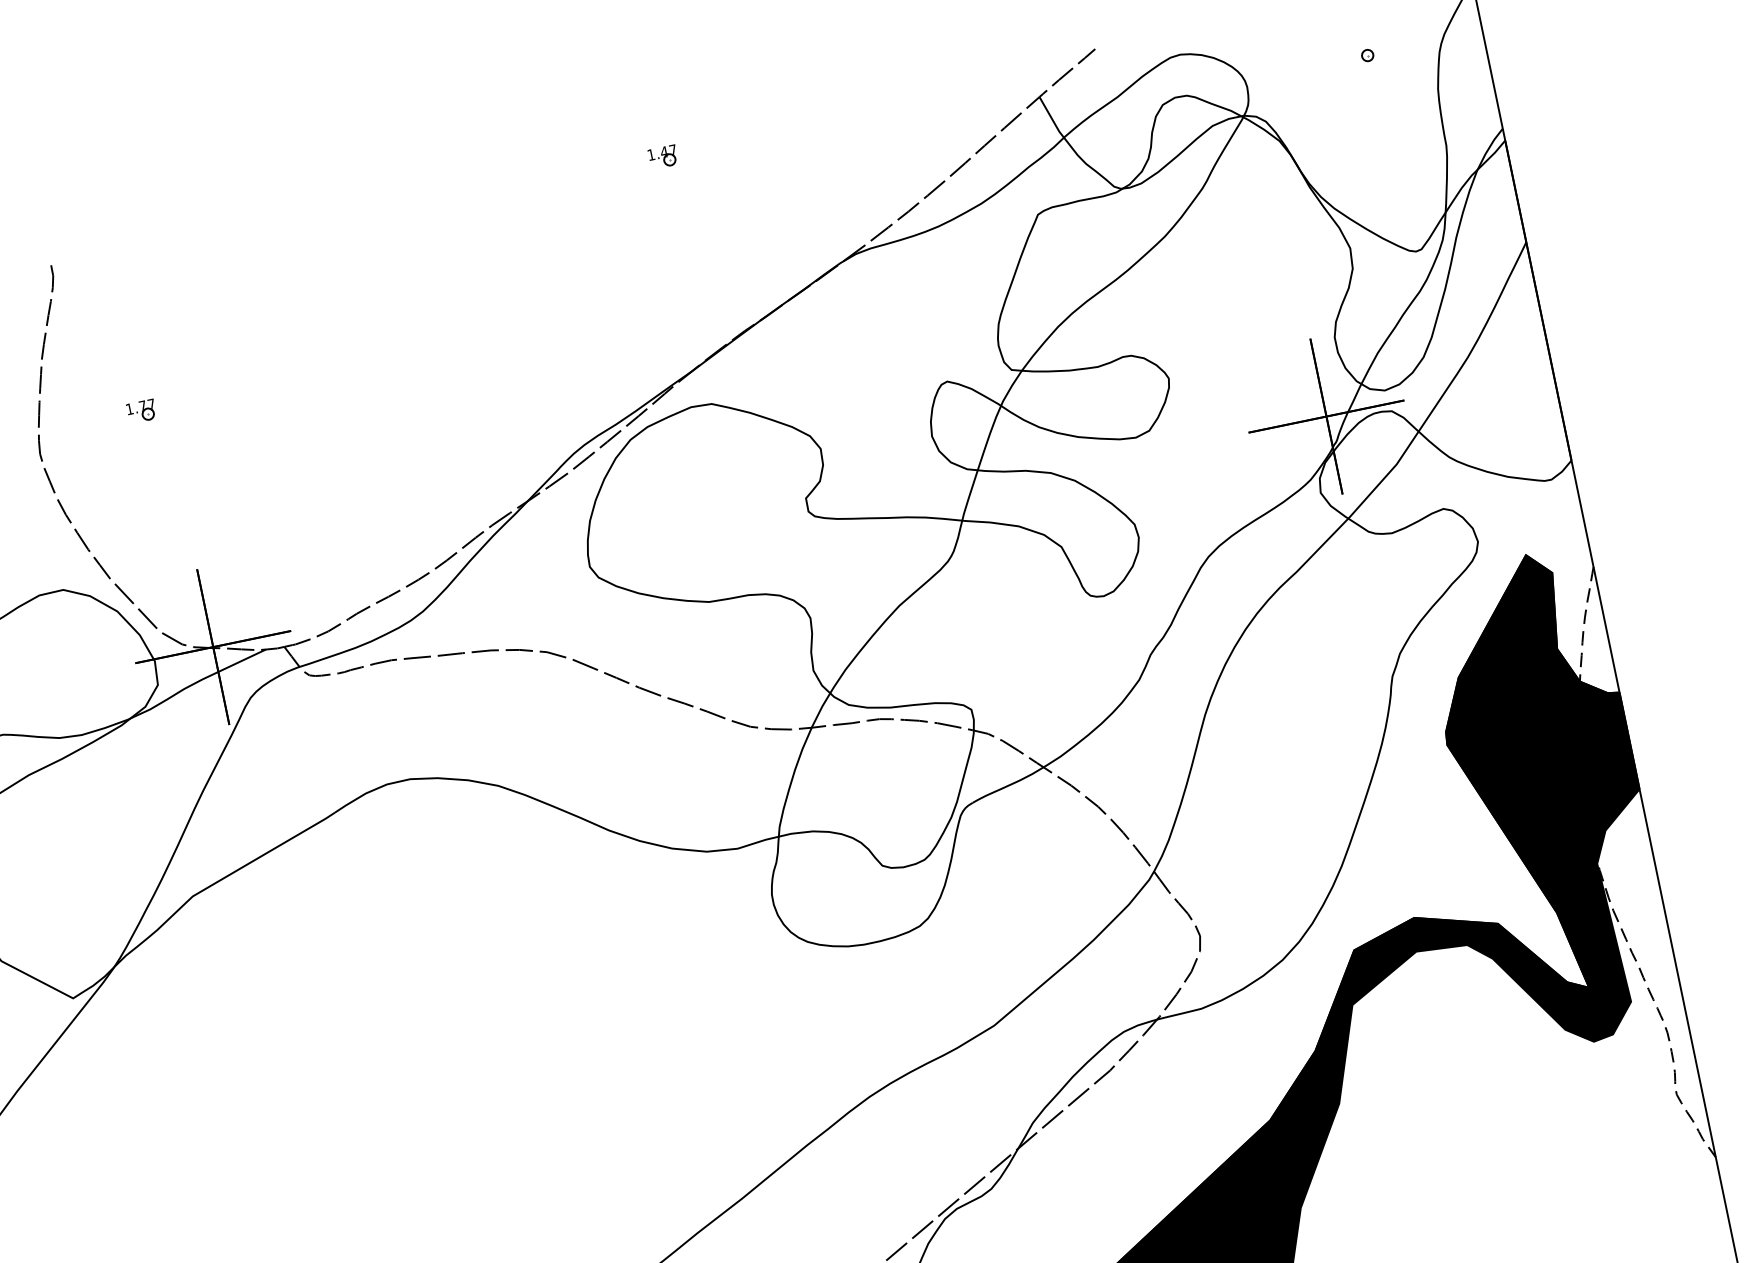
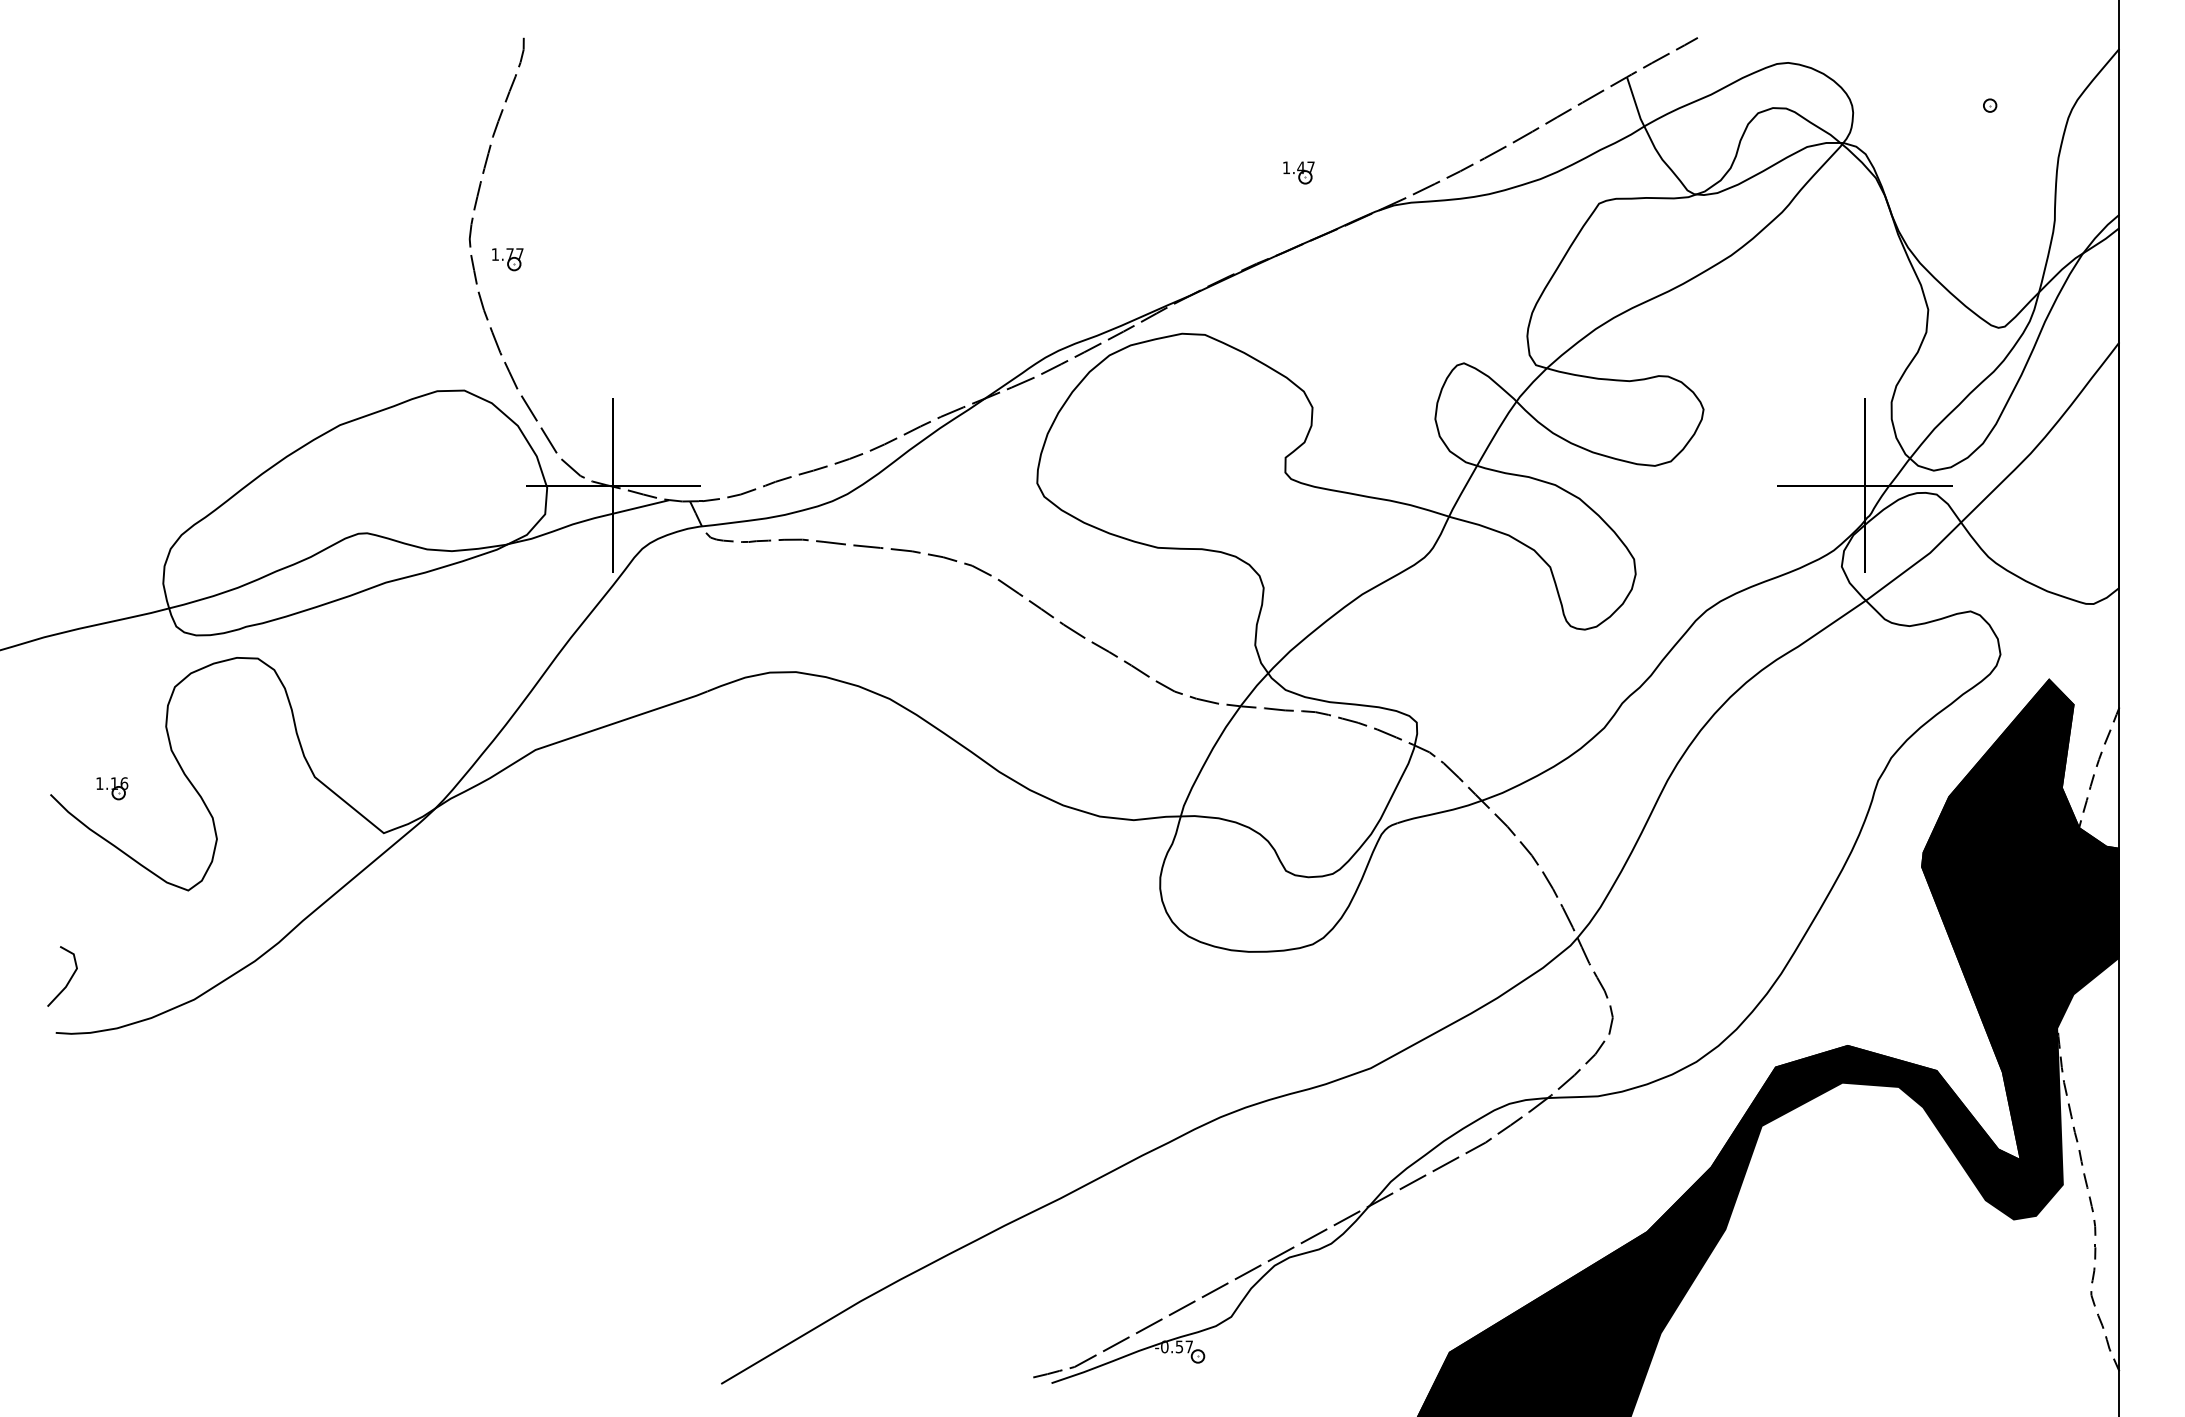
part: (662, 156) -> (1298, 172), moved
part: (141, 411) -> (507, 259), moved

